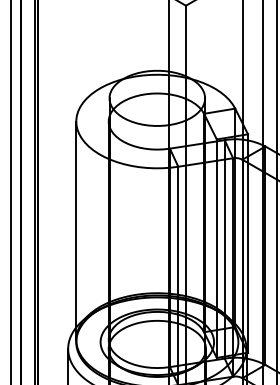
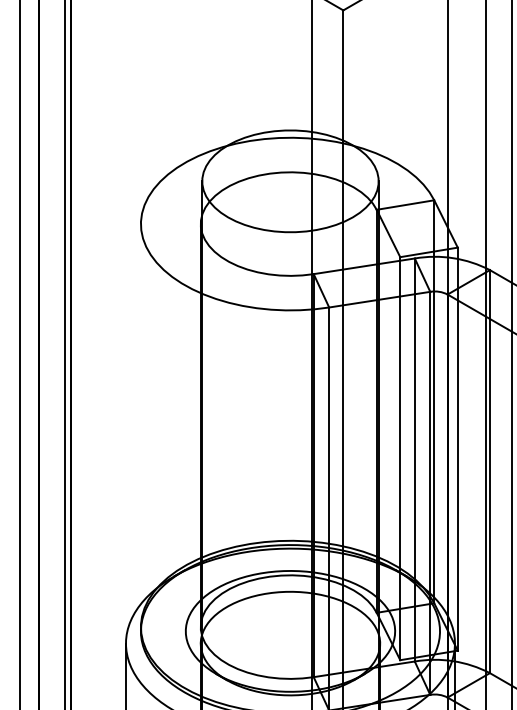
line: (76, 230) -> (141, 425), removed

